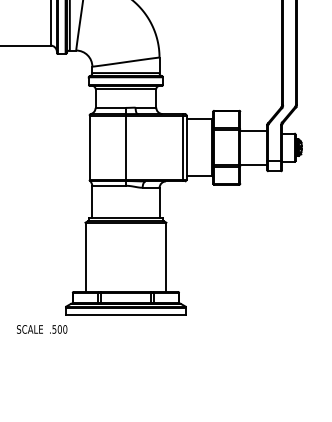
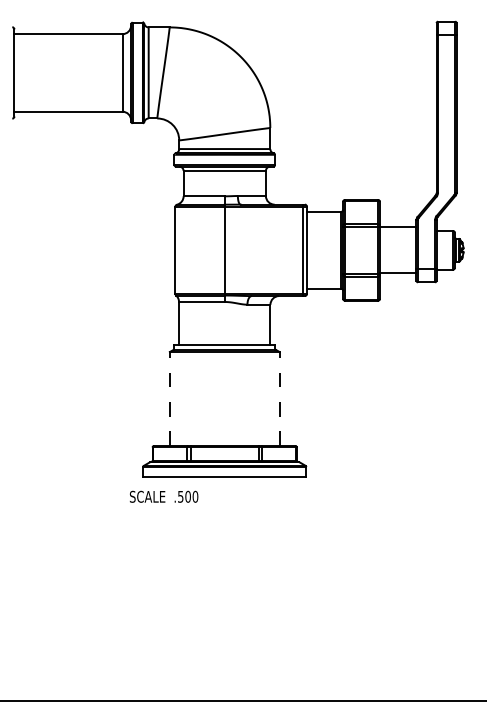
line: (85, 257) -> (169, 399), solid -> dashed
line: (166, 257) -> (279, 399), solid -> dashed
text: (41, 329) -> (163, 496), moved

